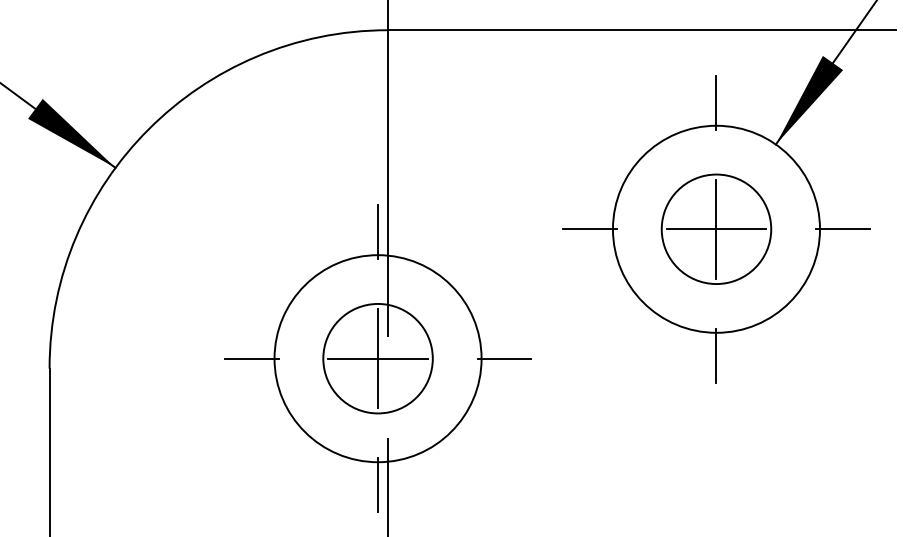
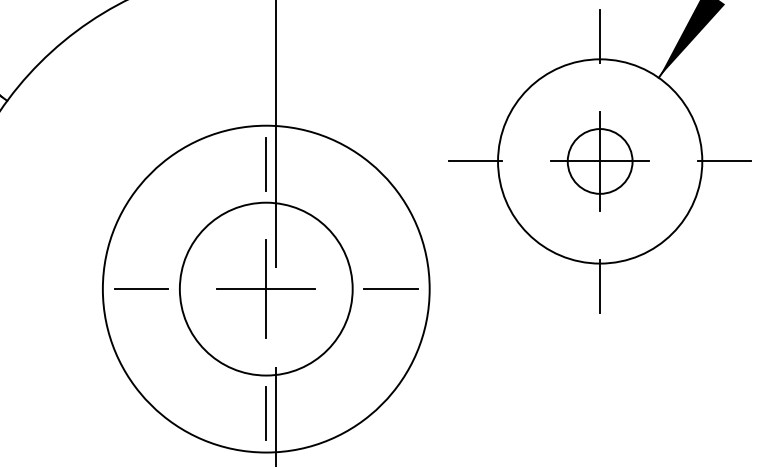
circle: (716, 229) -> (600, 161), size x0.6
circle: (377, 358) -> (265, 288), size x1.6
circle: (377, 358) -> (265, 288), size x1.6

